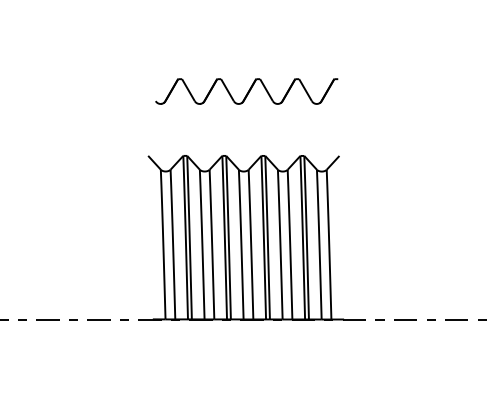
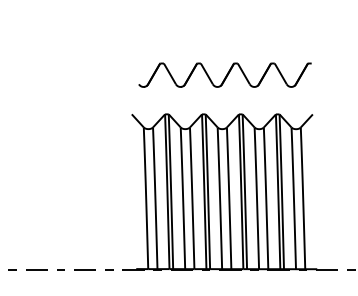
part: (246, 91) -> (224, 75), moved

